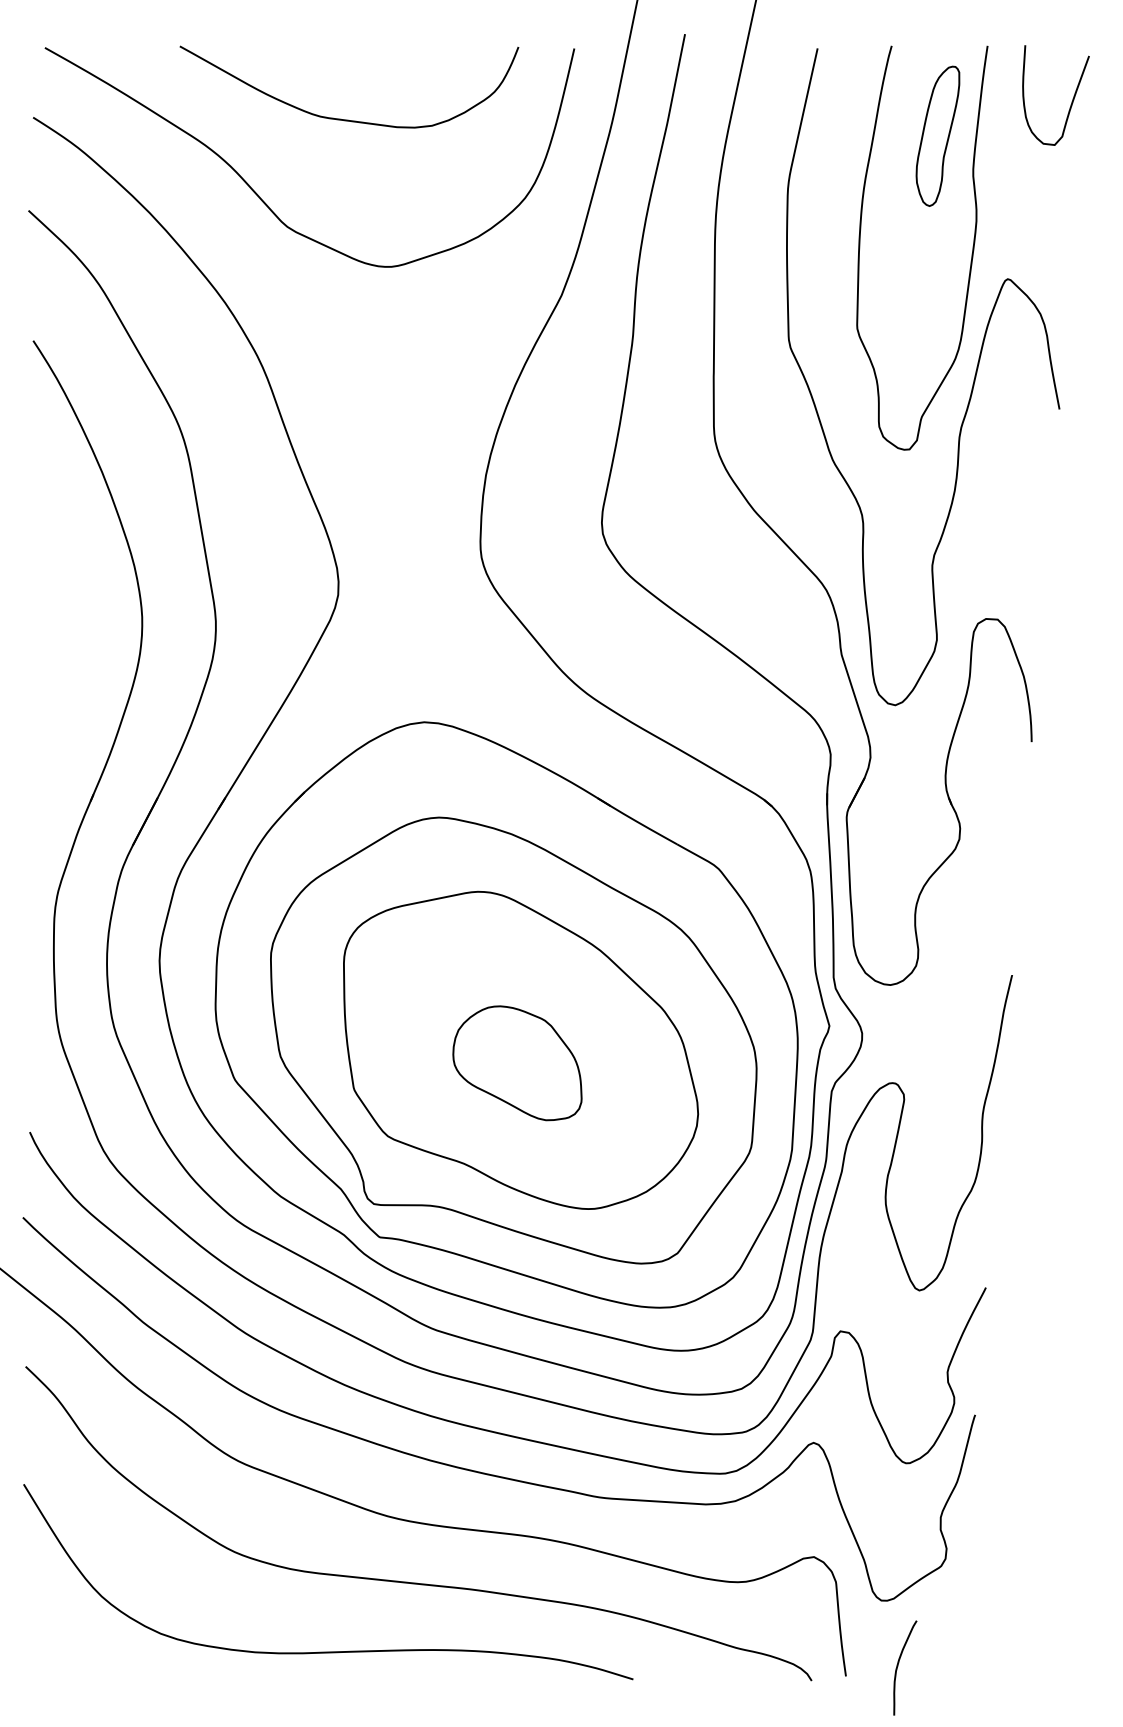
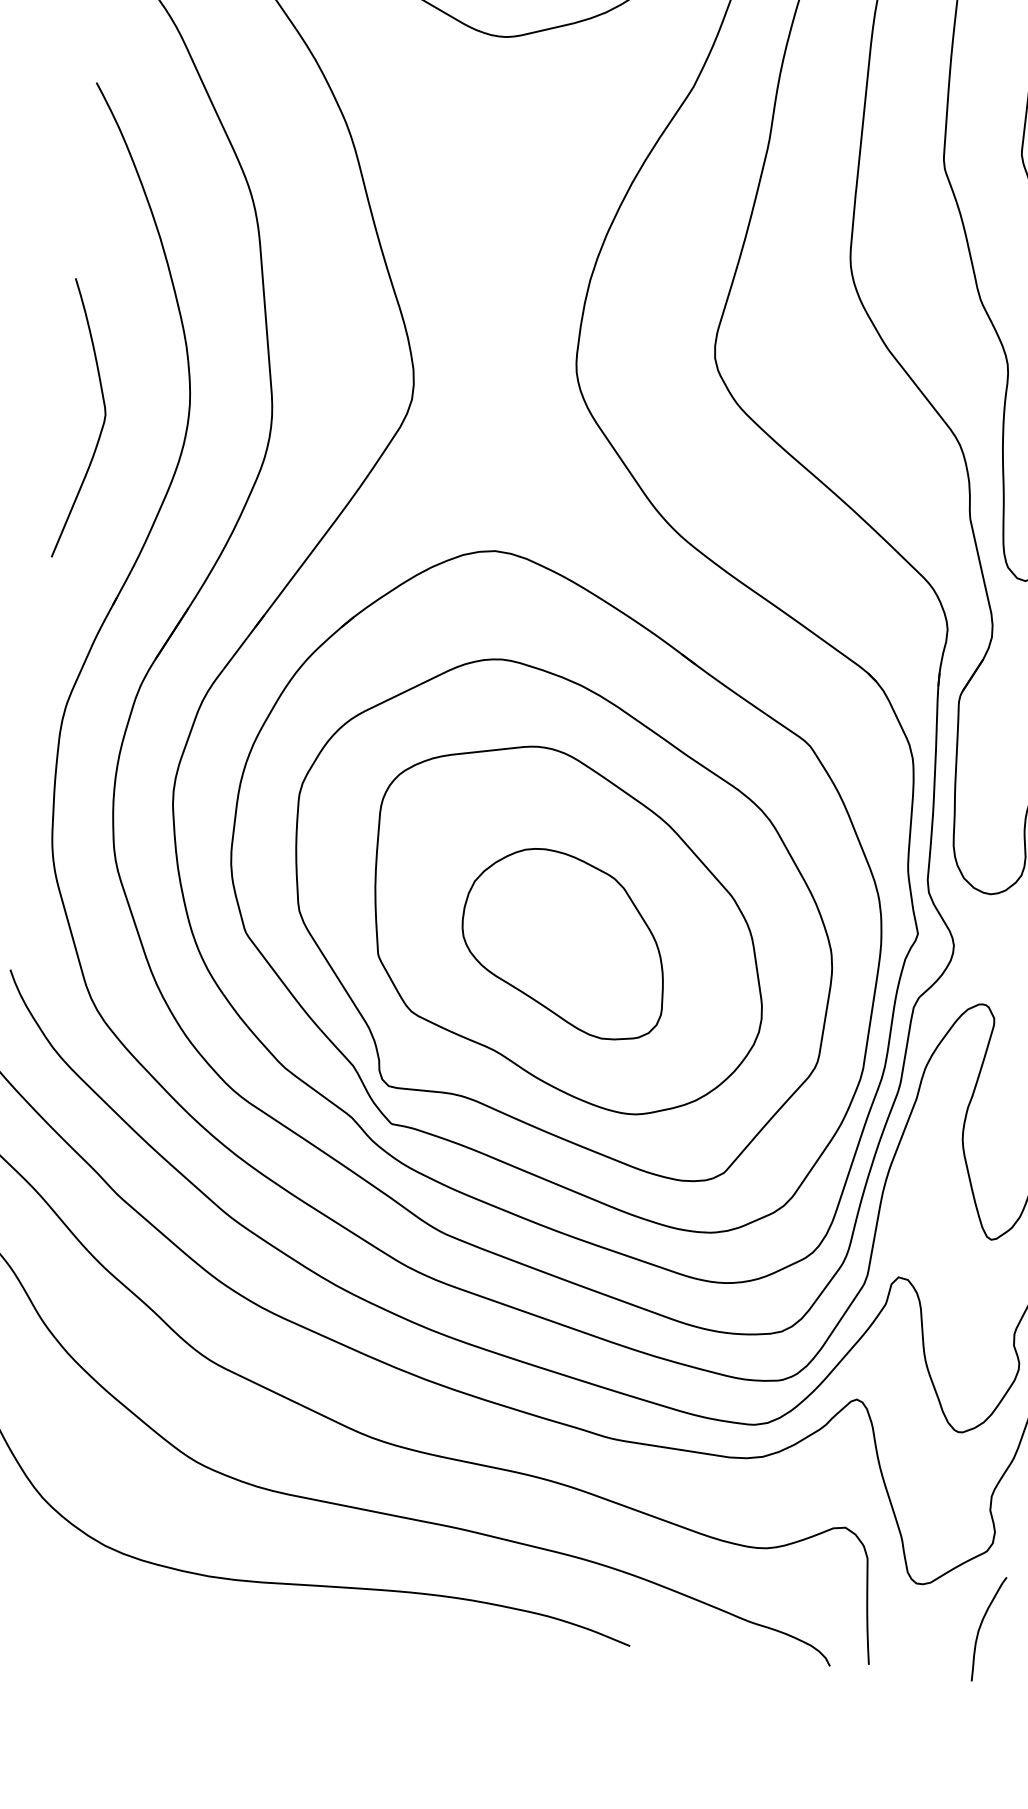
curve: (66, 641) -> (102, 423), added
part: (517, 1063) -> (564, 943), size x1.43
curve: (898, 1666) -> (981, 1626), moved

